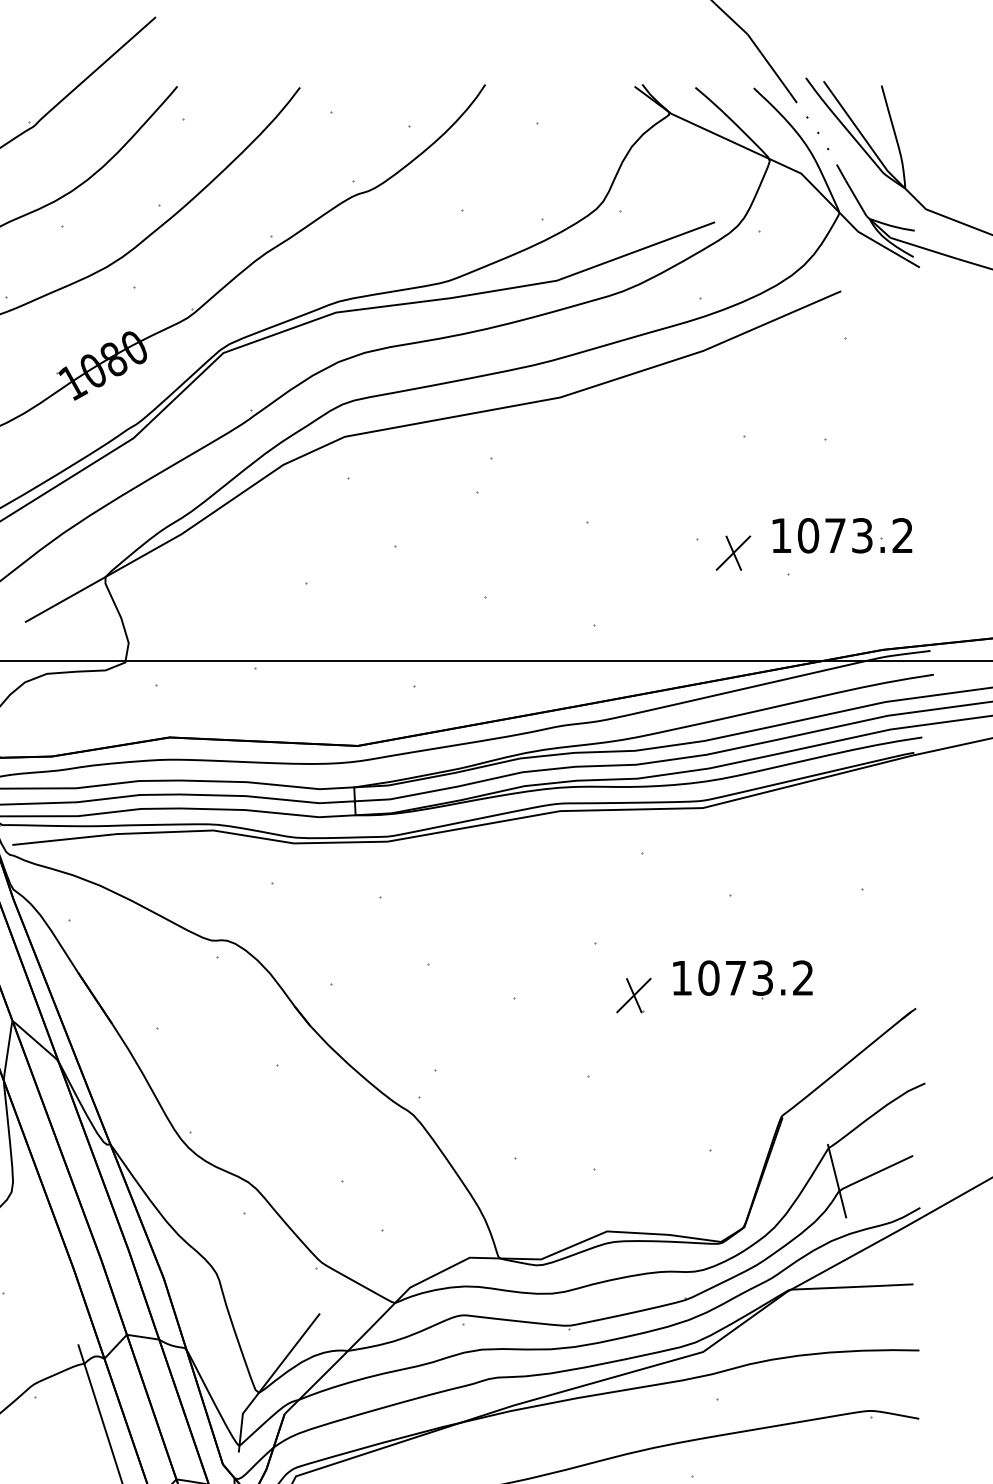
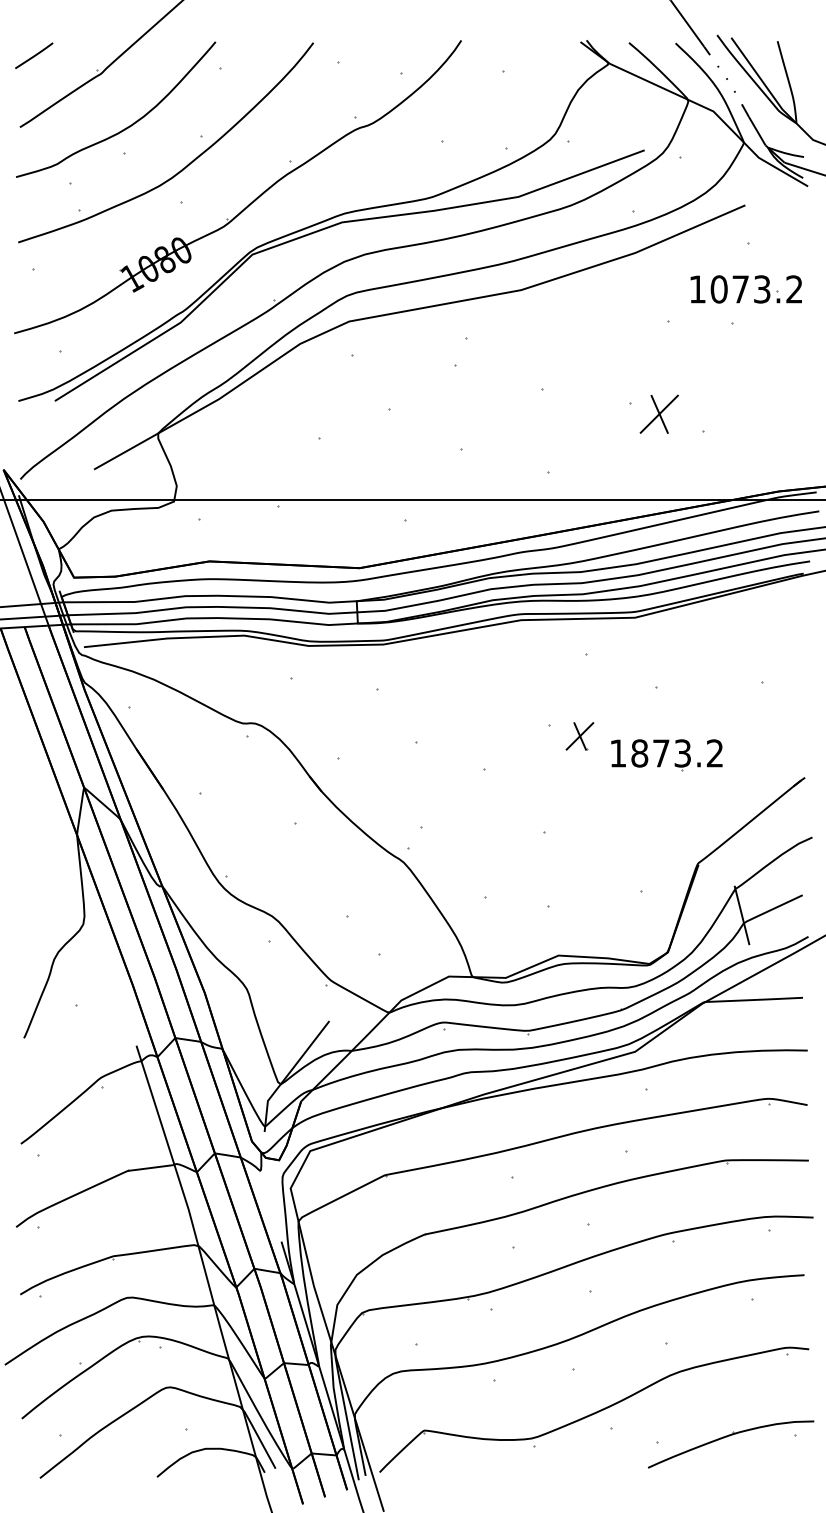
part: (841, 535) -> (745, 289), moved
part: (733, 553) -> (659, 414), size x1.4
text: (708, 978) -> (639, 753), 1073.2 -> 1873.2
part: (633, 995) -> (579, 736), moved

